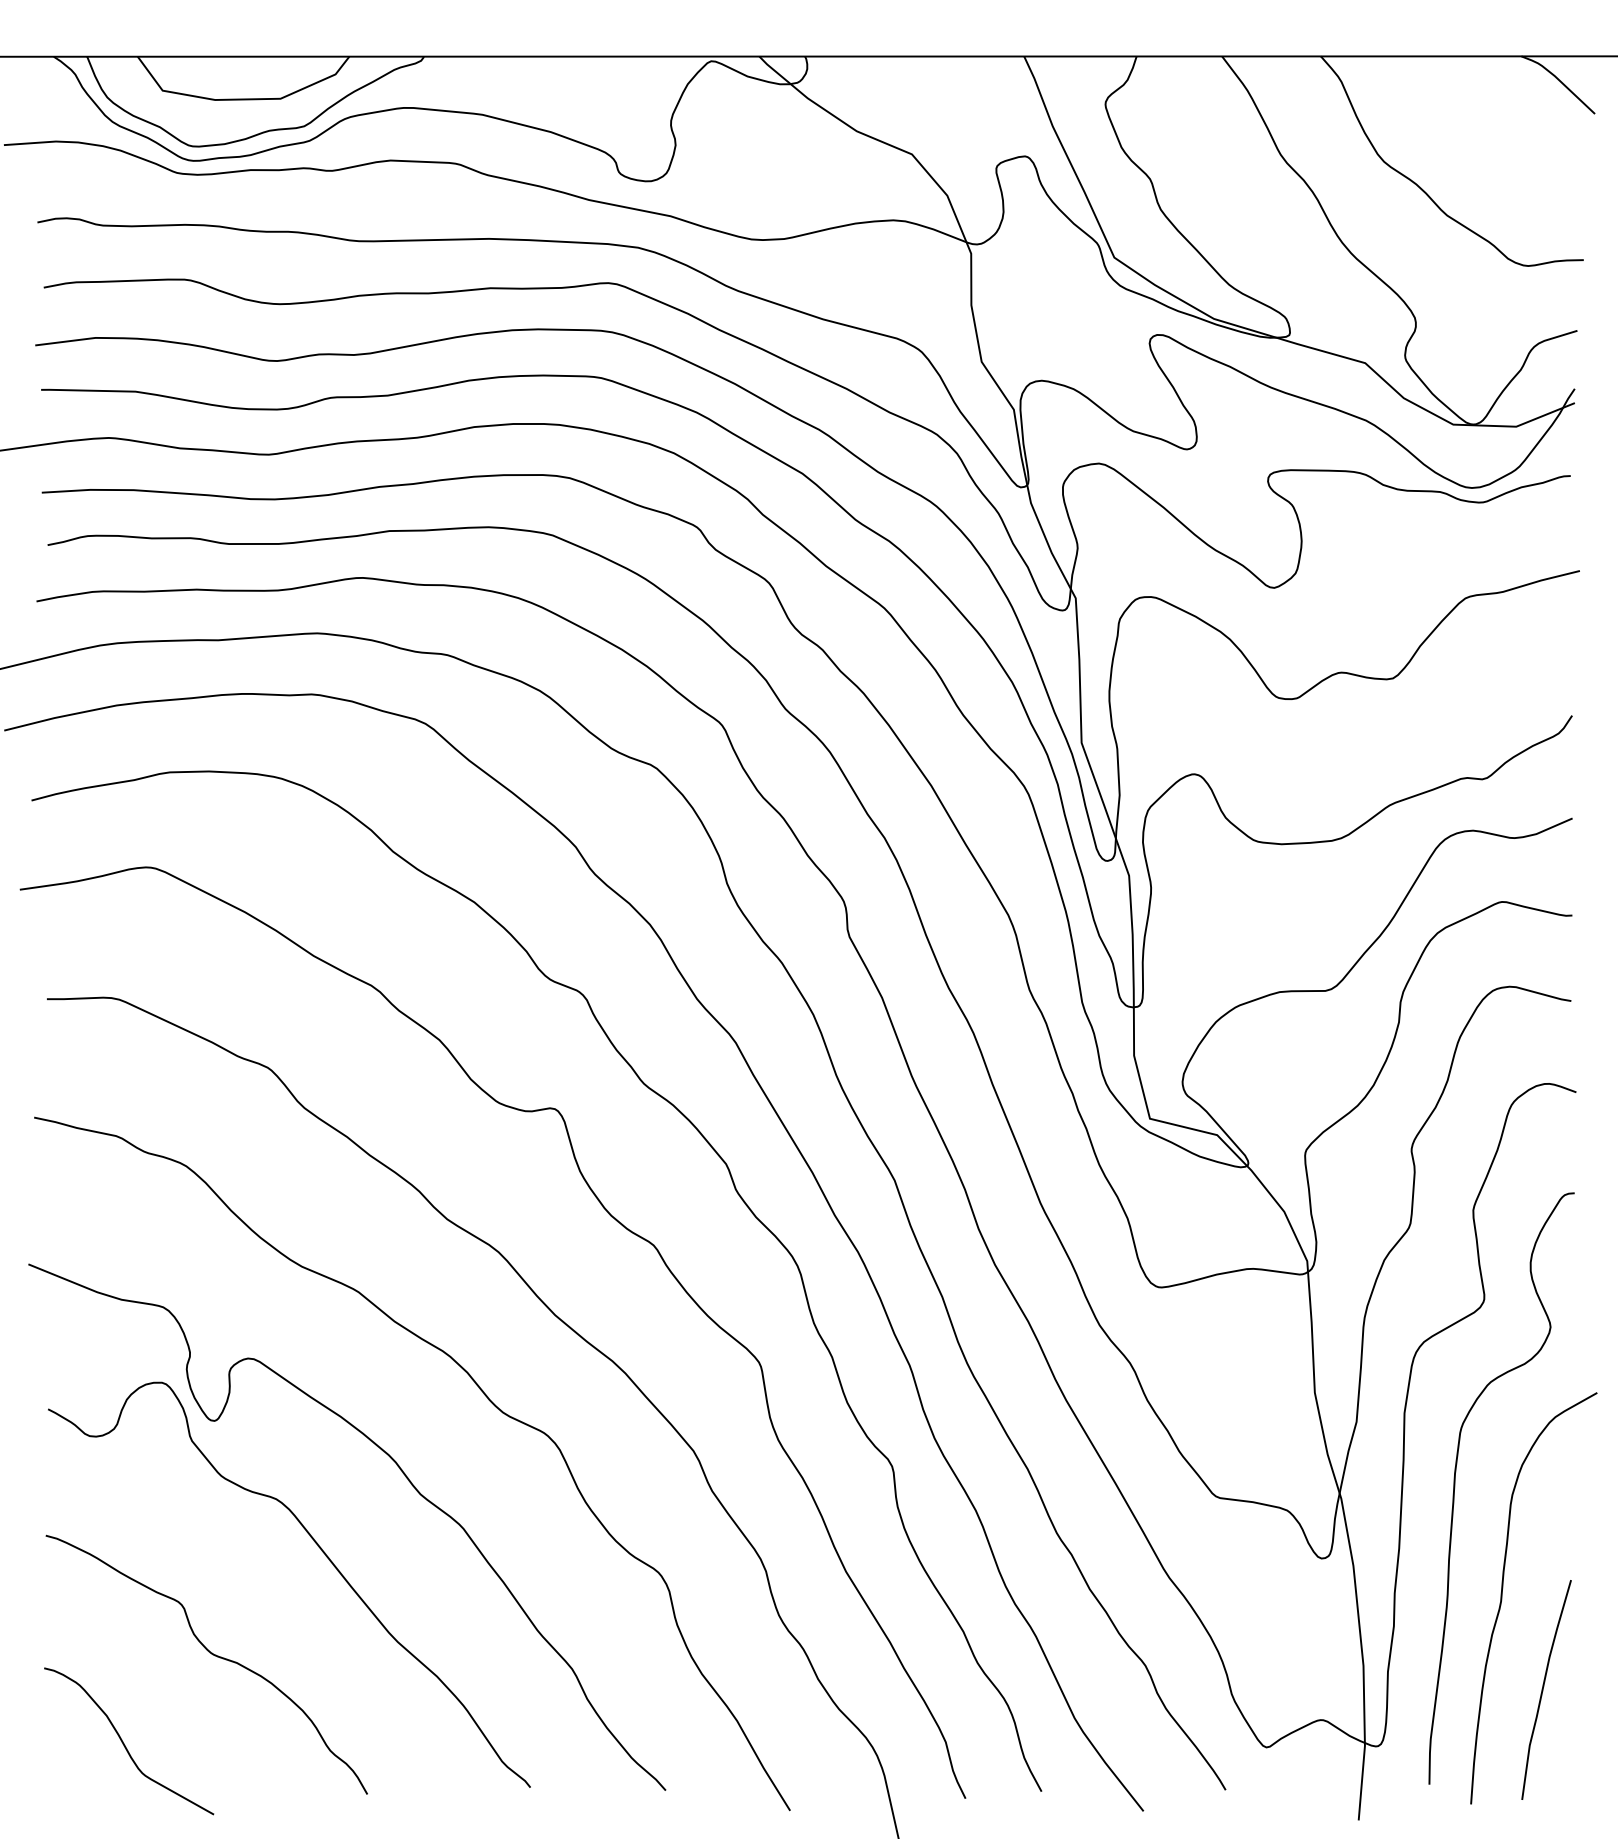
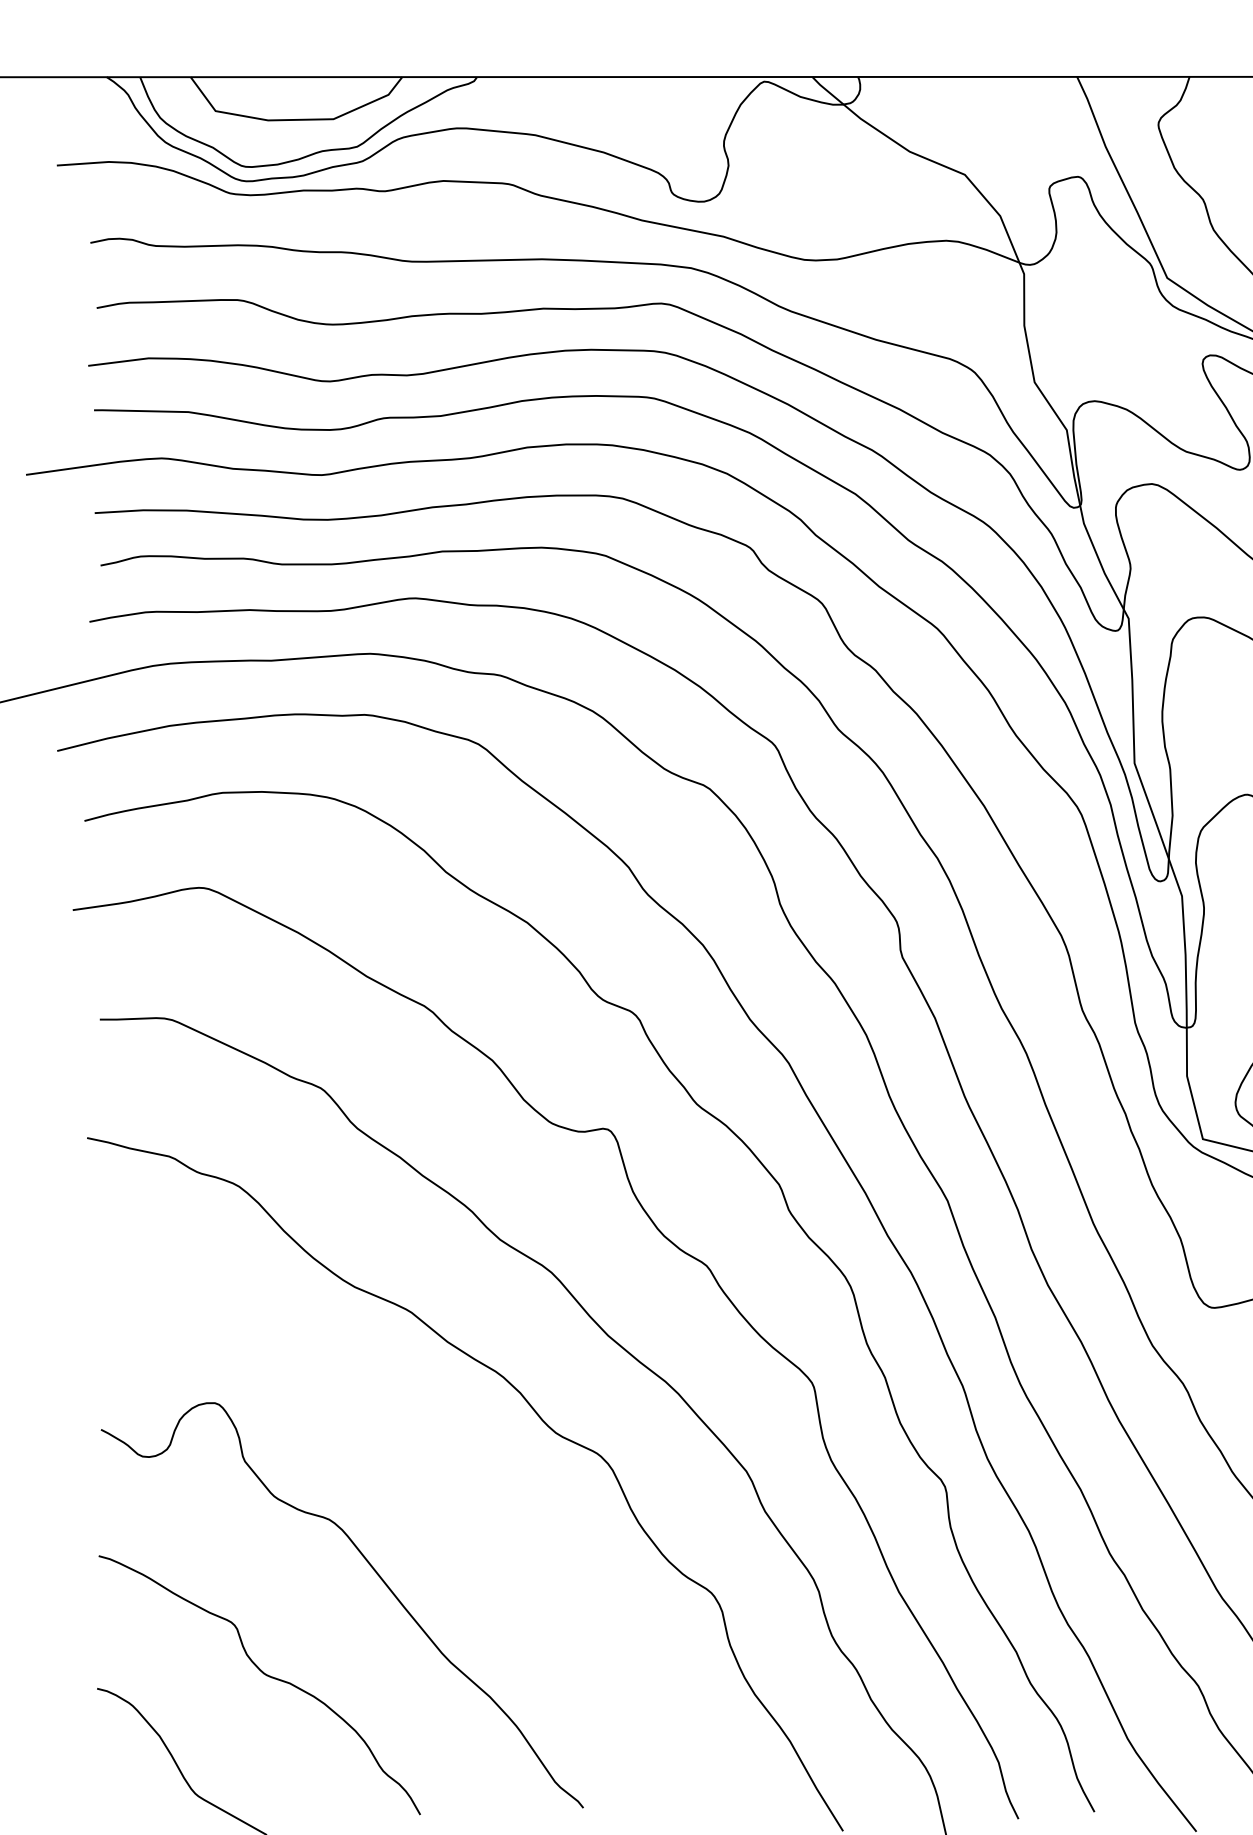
curve: (408, 1481) -> (461, 1501), removed

